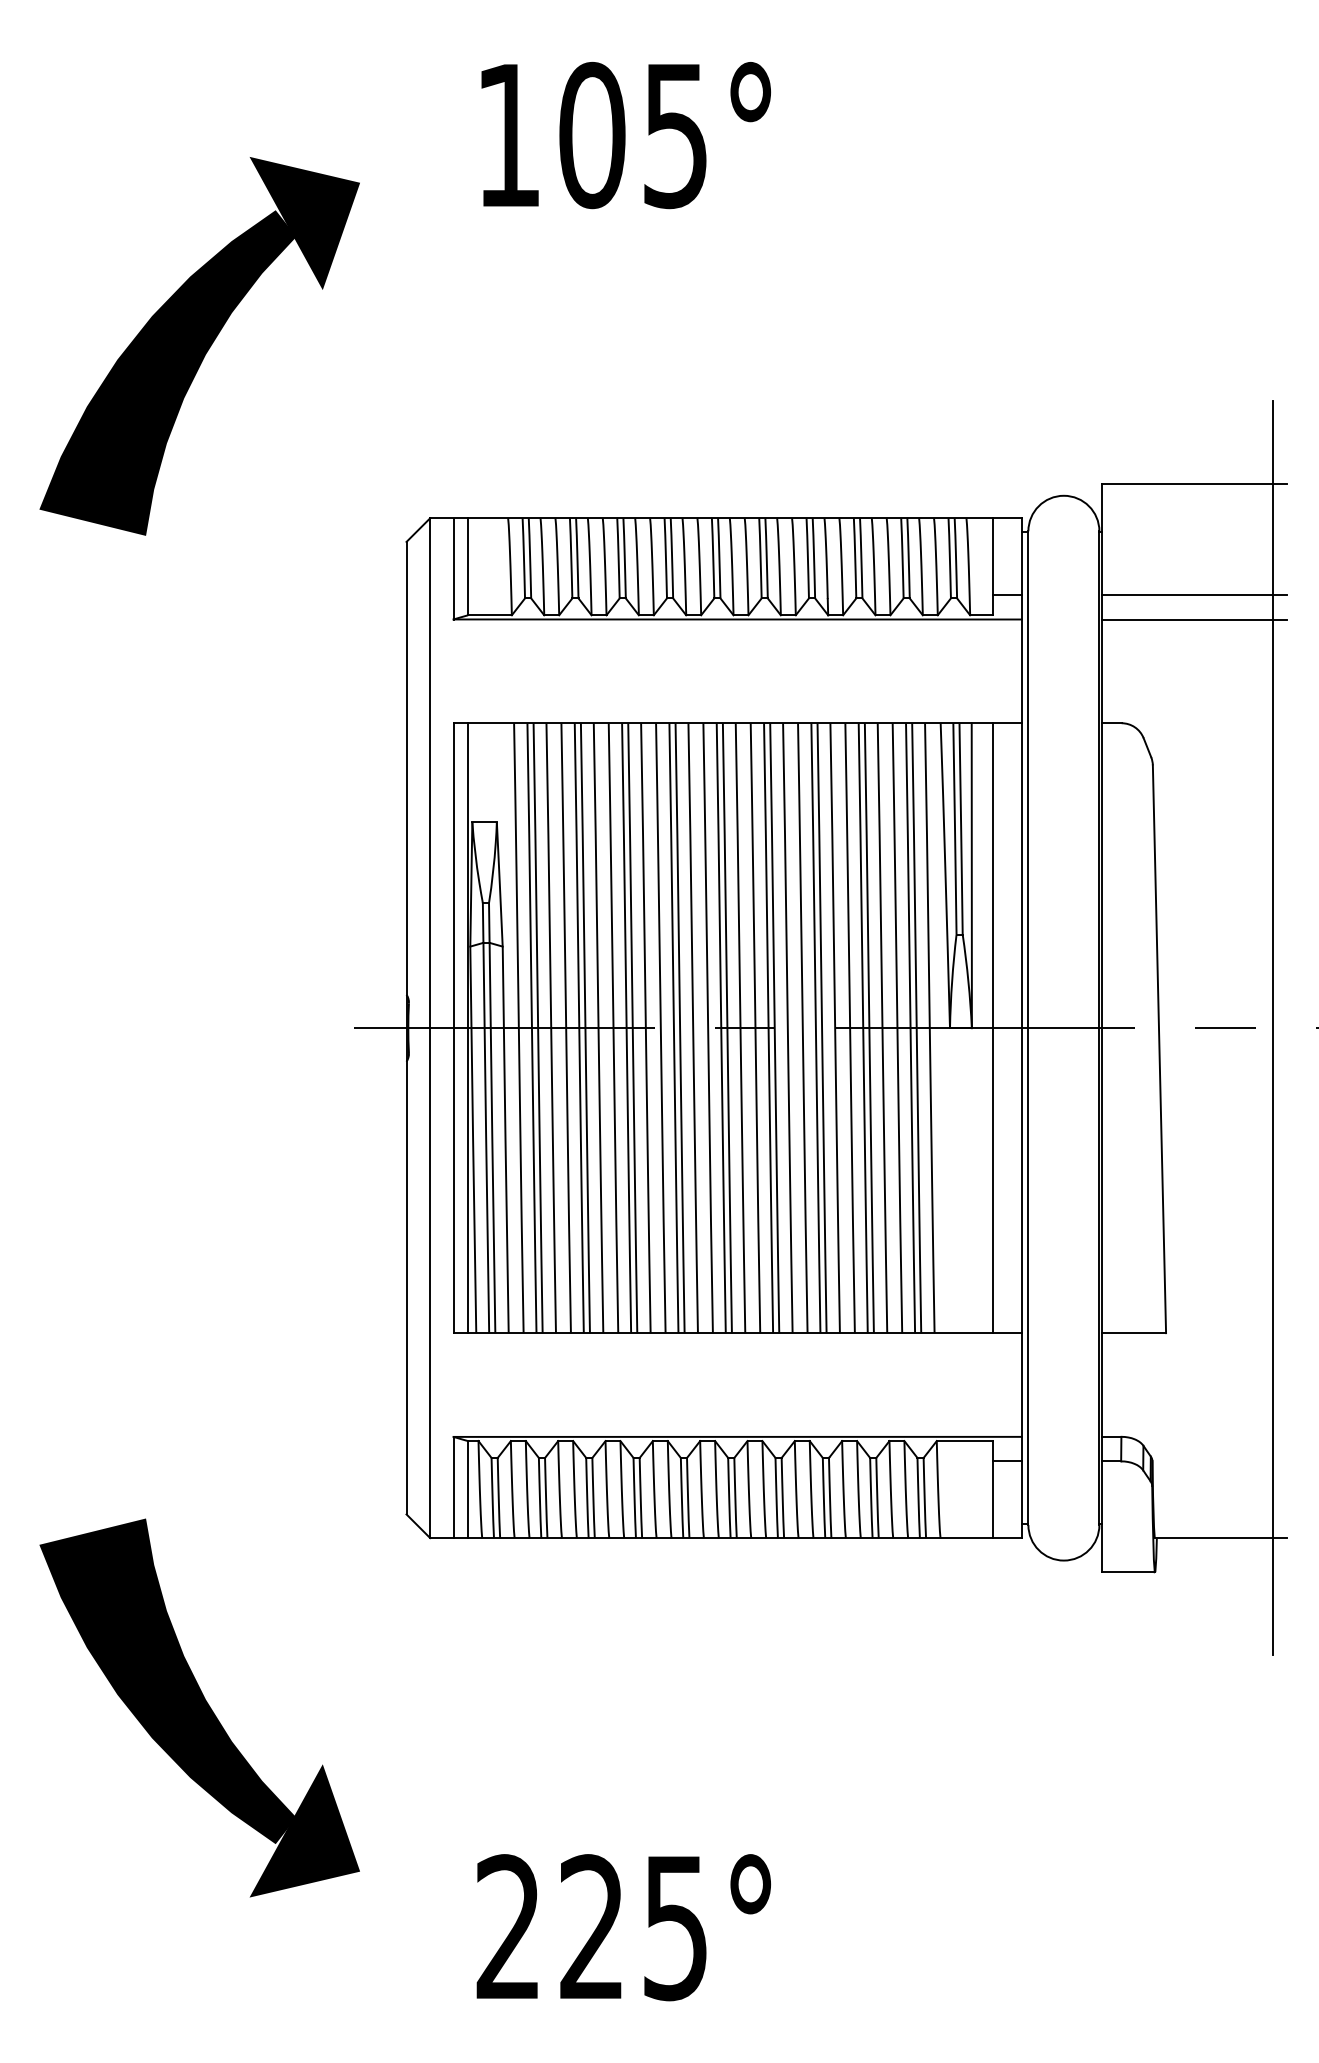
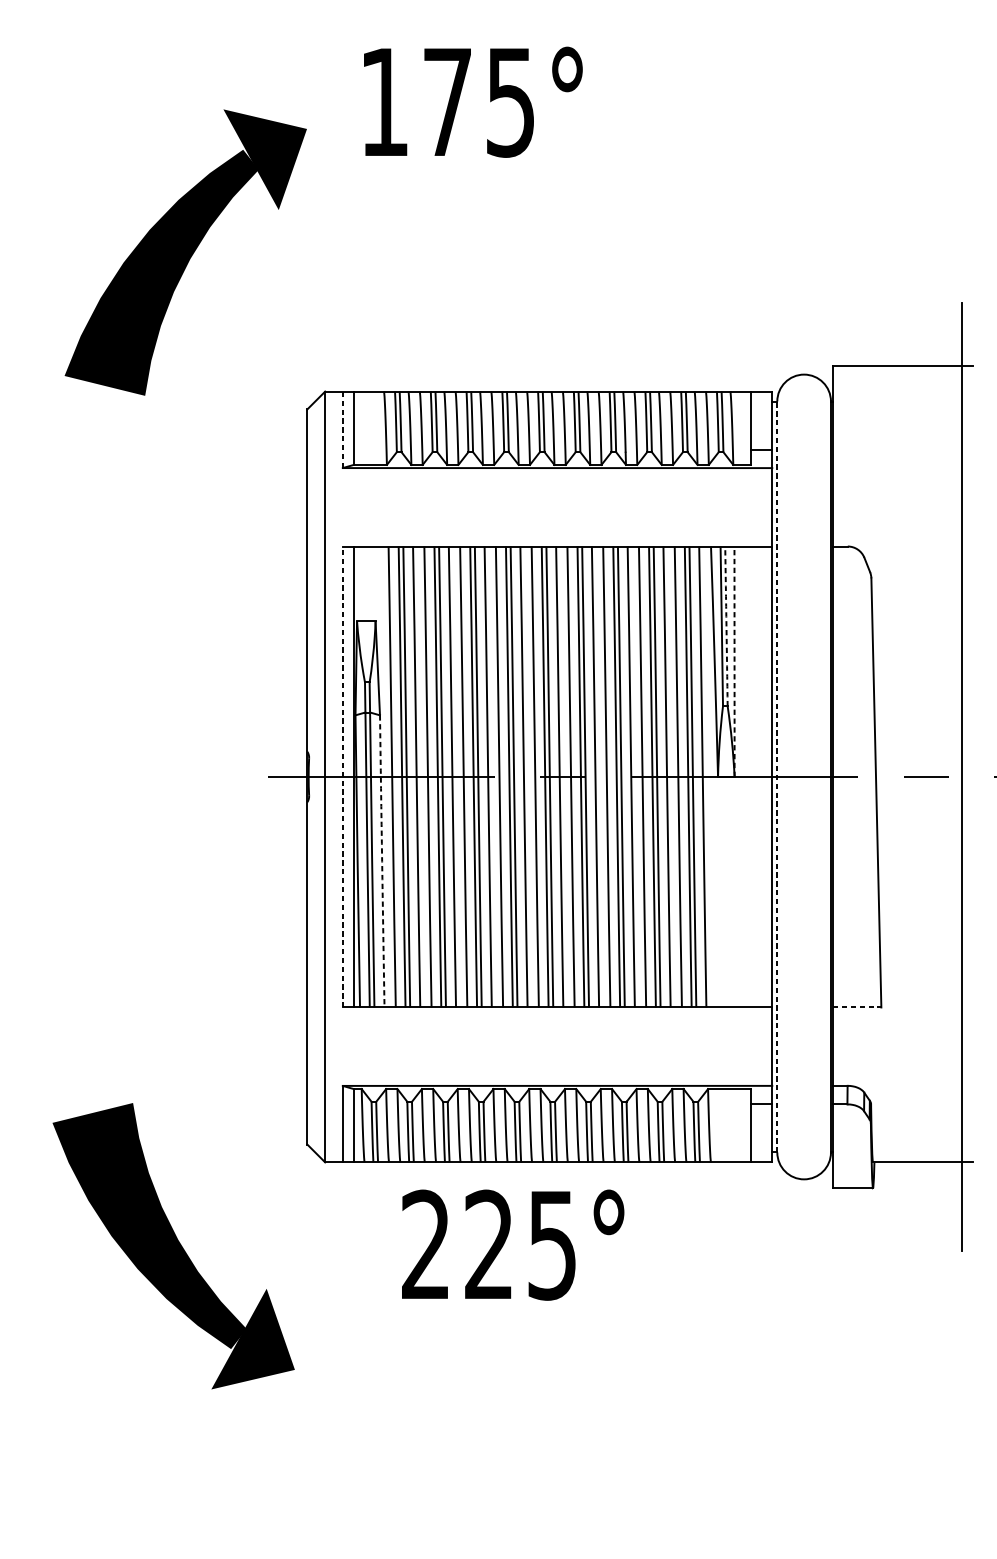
text: (592, 135) -> (447, 102), 105° -> 175°
curve: (199, 346) -> (185, 252), moved
line: (453, 569) -> (342, 430), solid -> dashed
line: (1194, 595) -> (902, 449), removed
line: (1194, 619) -> (902, 468), removed
arc: (961, 828) -> (726, 626), solid -> dashed
line: (971, 875) -> (734, 661), solid -> dashed
line: (453, 1028) -> (342, 777), solid -> dashed
line: (993, 1028) -> (750, 777), removed
line: (1028, 1028) -> (777, 777), solid -> dashed
arc: (505, 1139) -> (382, 861), solid -> dashed
line: (1134, 1333) -> (857, 1007), solid -> dashed
curve: (199, 1707) -> (173, 1245), moved
text: (623, 1927) -> (512, 1245), moved

